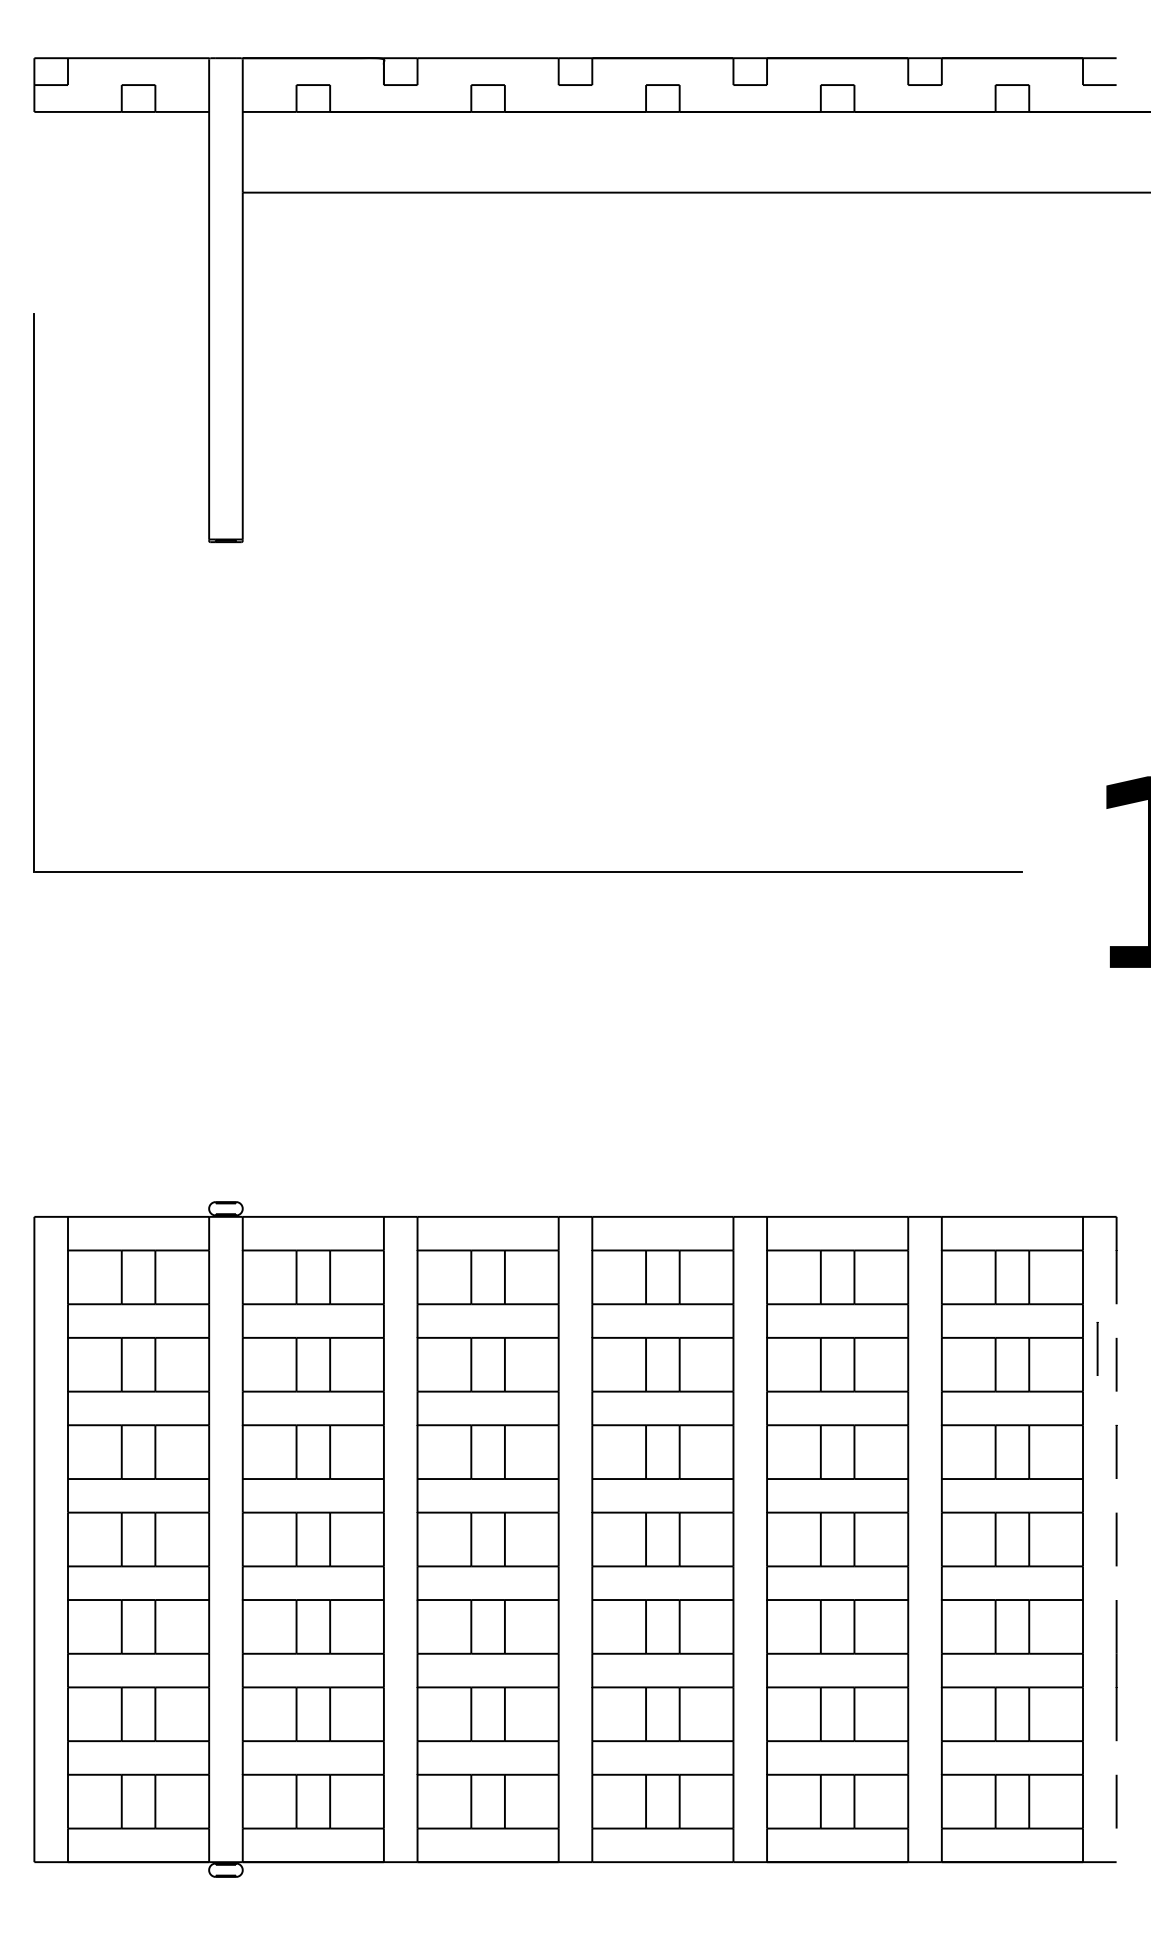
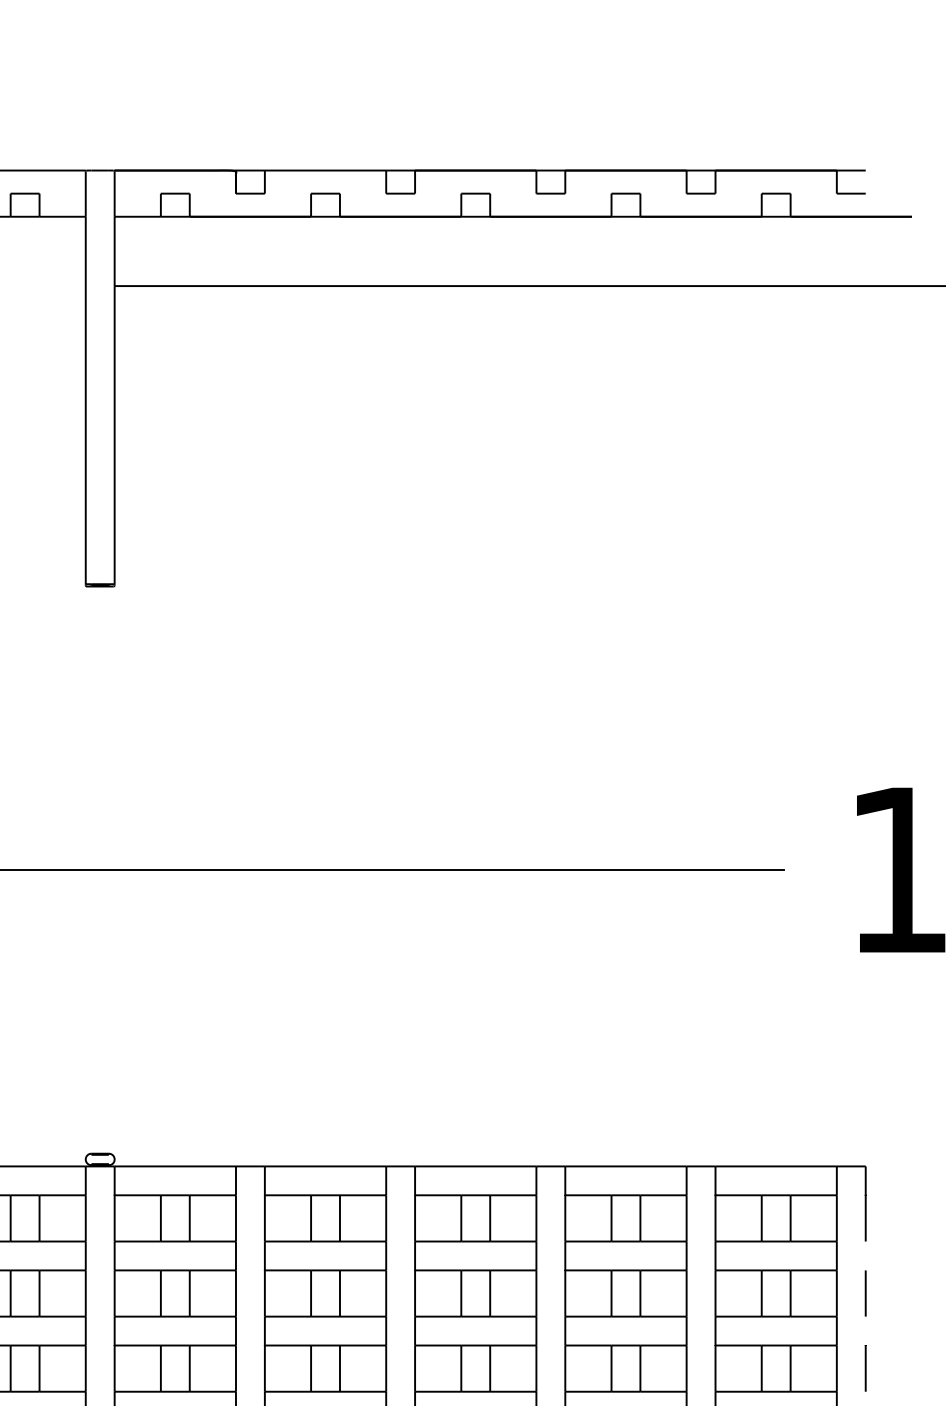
line: (1097, 1348) -> (849, 1279), removed

